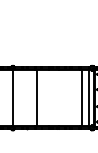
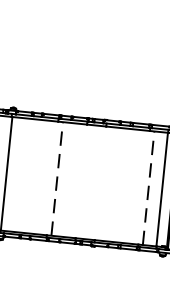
line: (37, 98) -> (57, 179), solid -> dashed
line: (82, 98) -> (149, 188), solid -> dashed

